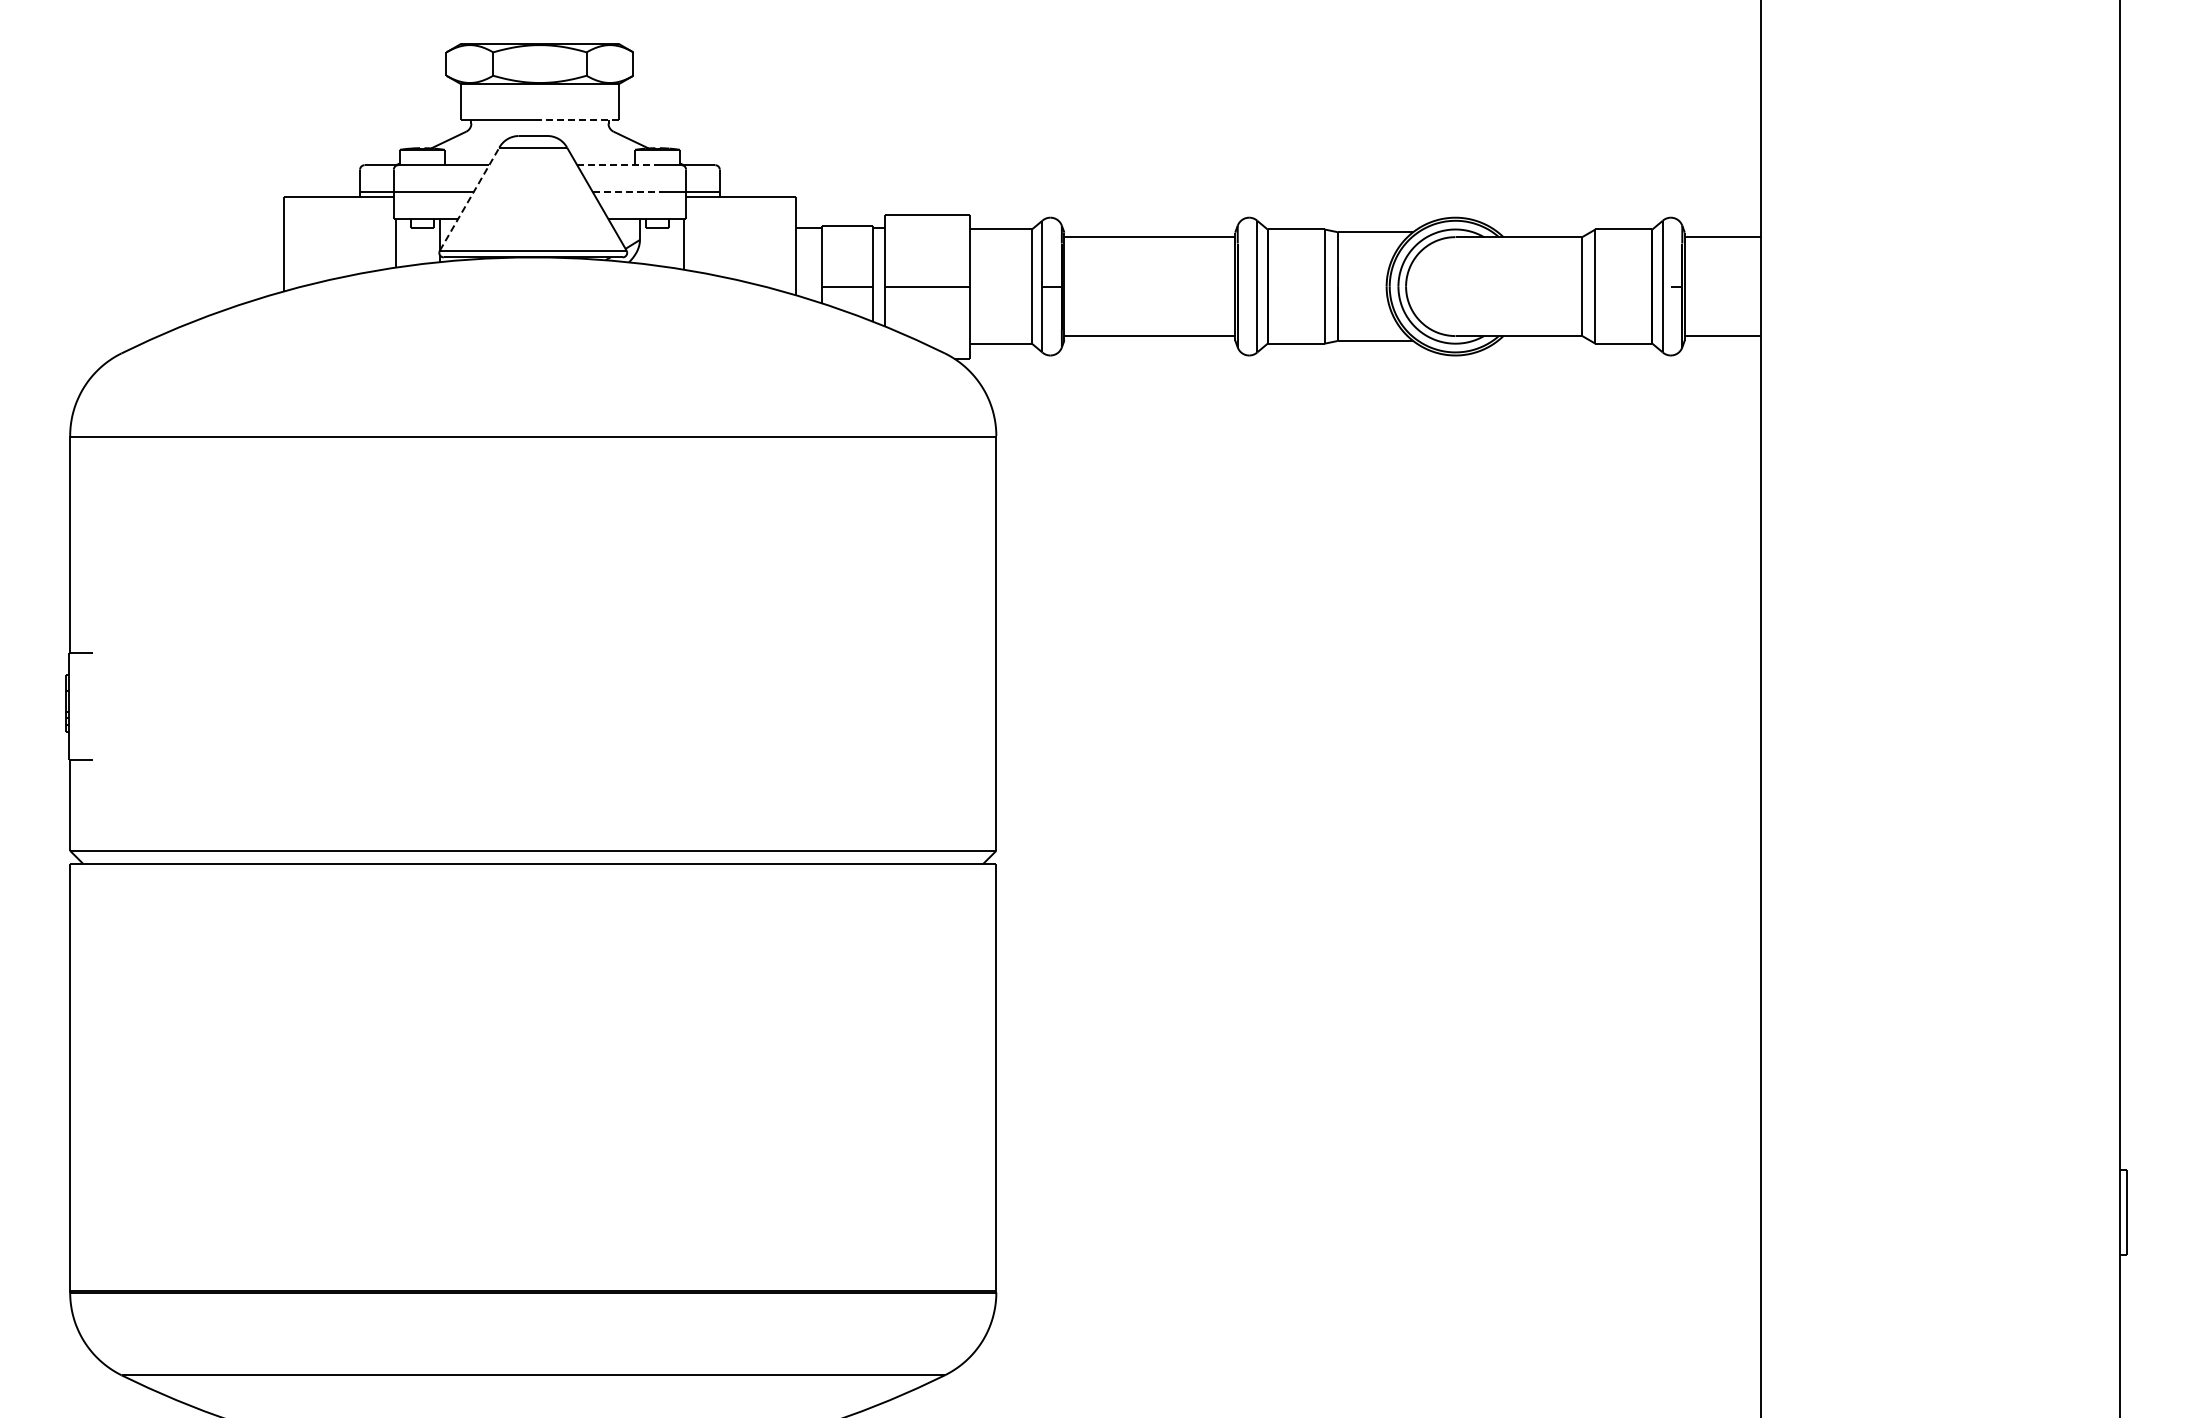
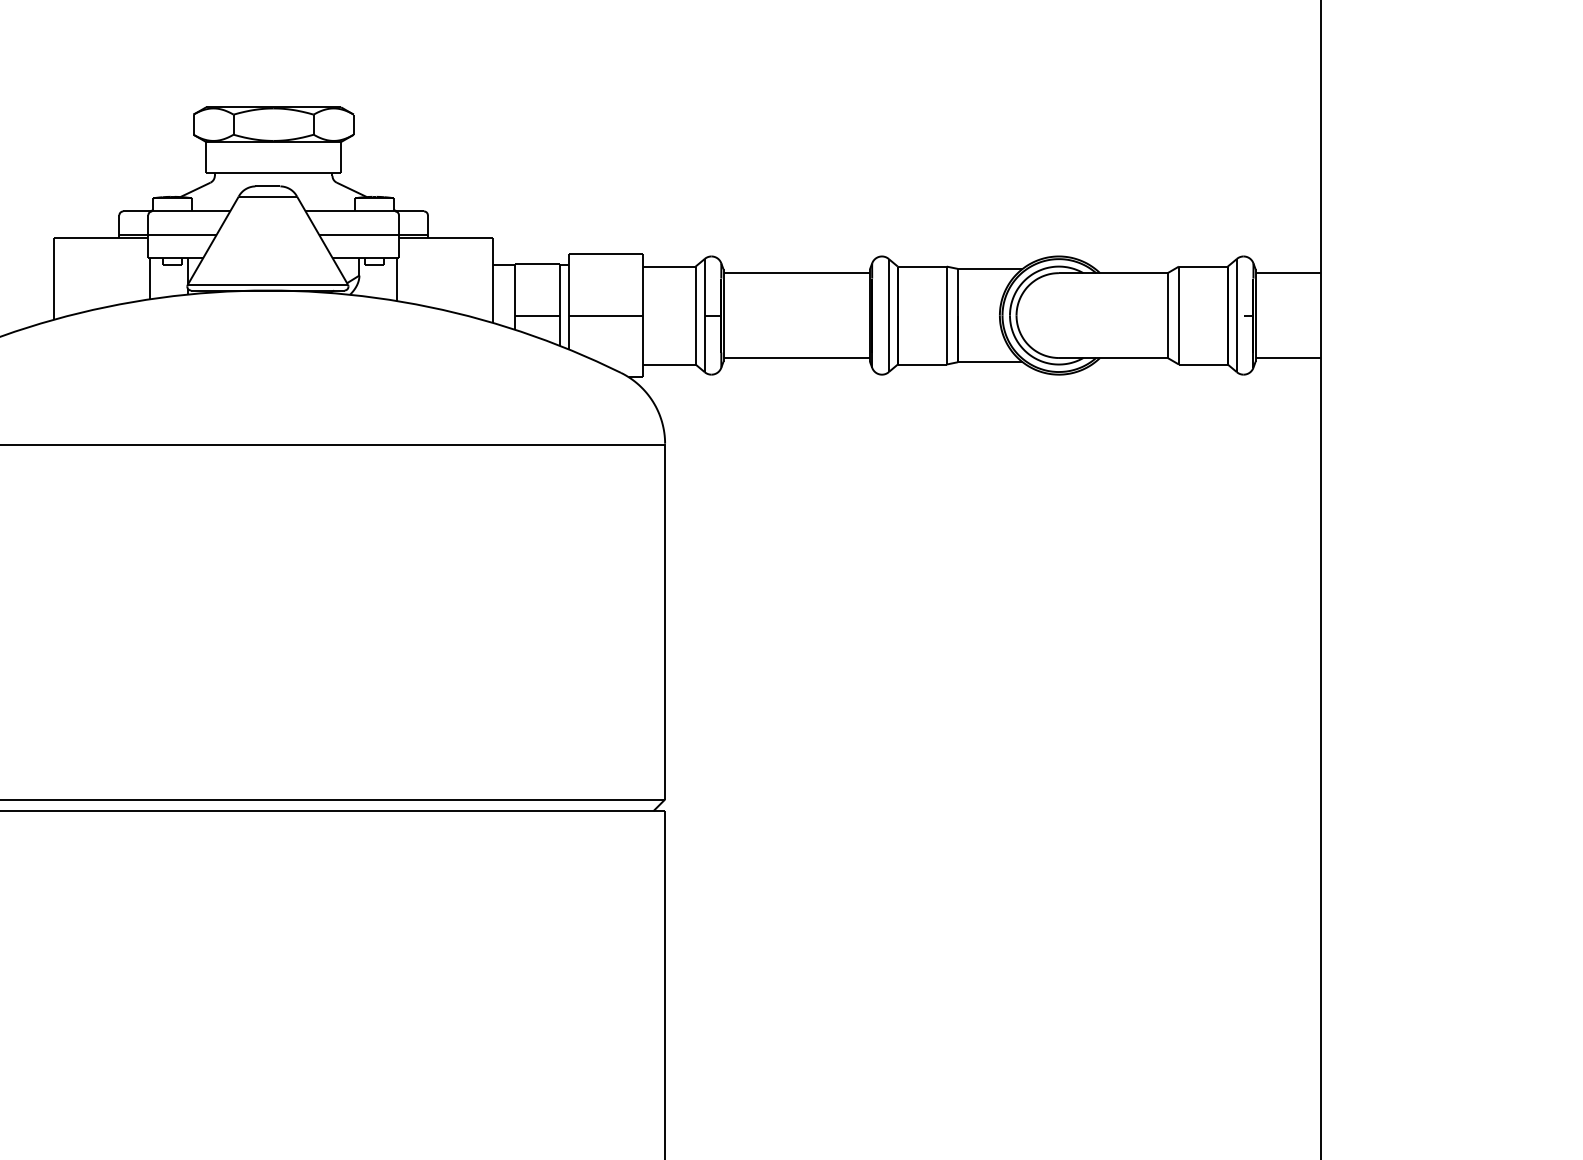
line: (578, 120) -> (306, 173), dashed -> solid
line: (618, 165) -> (341, 211), dashed -> solid
line: (626, 192) -> (347, 234), dashed -> solid
line: (469, 198) -> (213, 240), dashed -> solid

